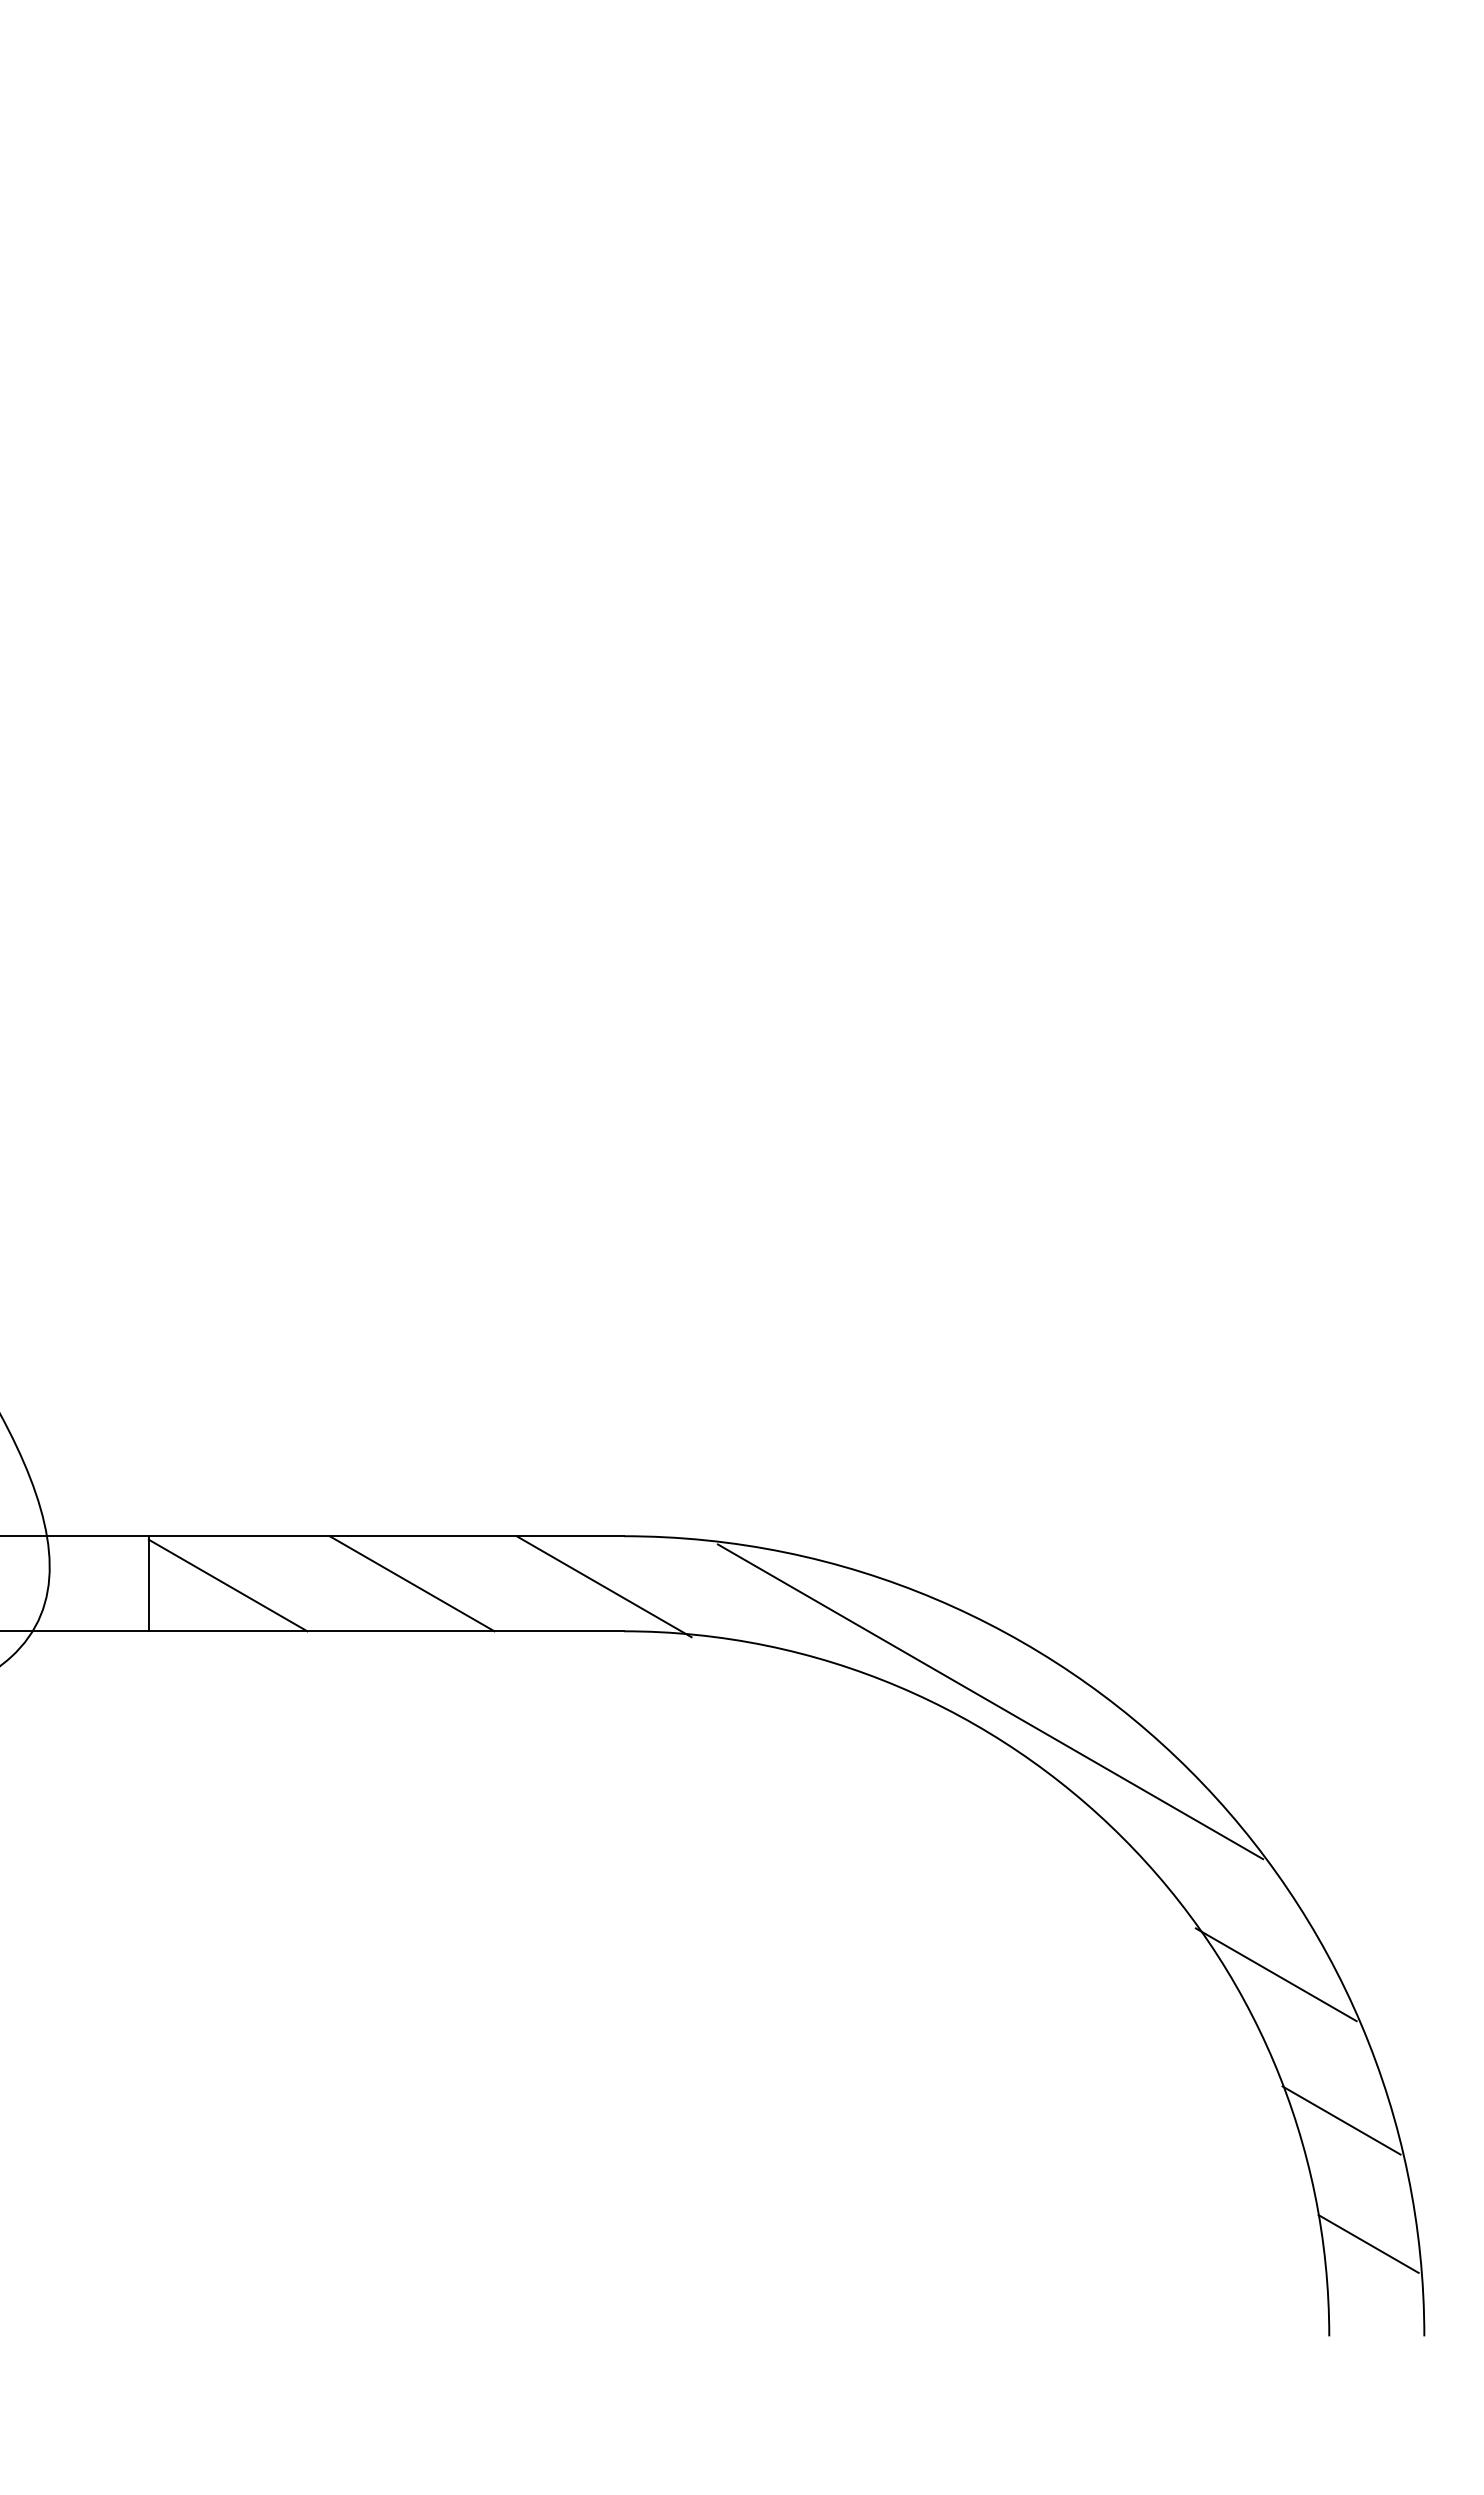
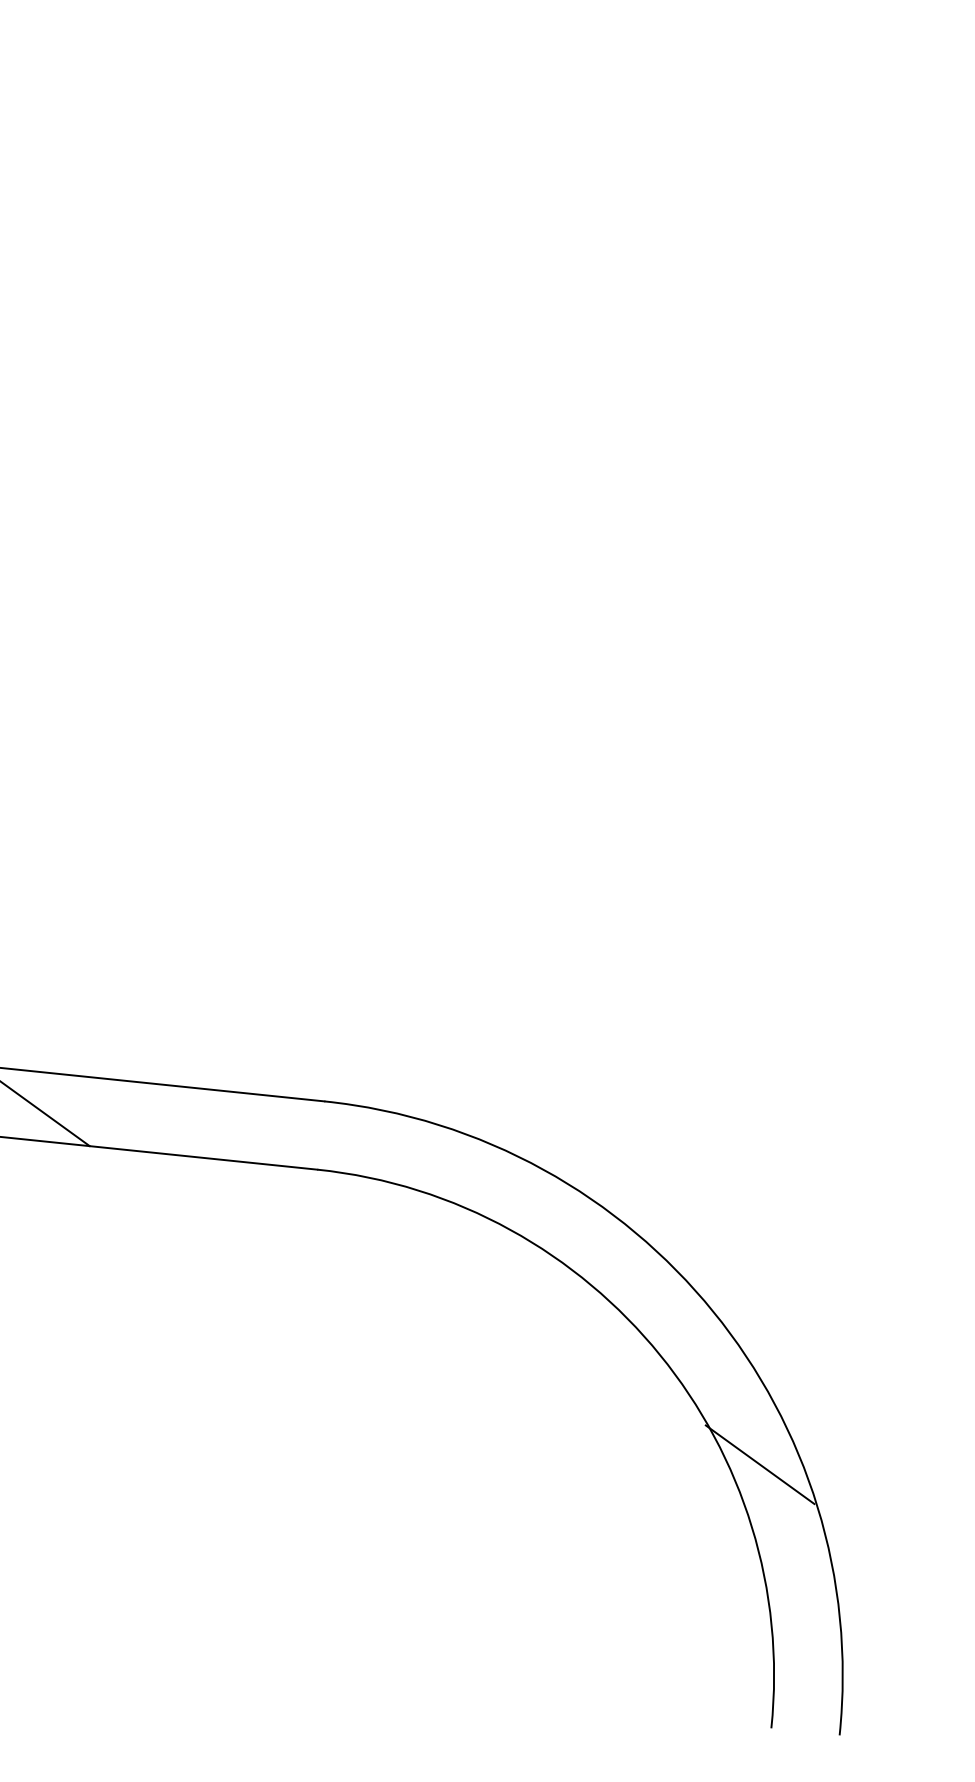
line: (411, 1583) -> (168, 1119), removed
line: (603, 1586) -> (305, 1135), removed
line: (990, 1701) -> (575, 1247), removed
line: (1341, 2120) -> (796, 1574), removed
line: (1368, 2243) -> (806, 1664), removed

